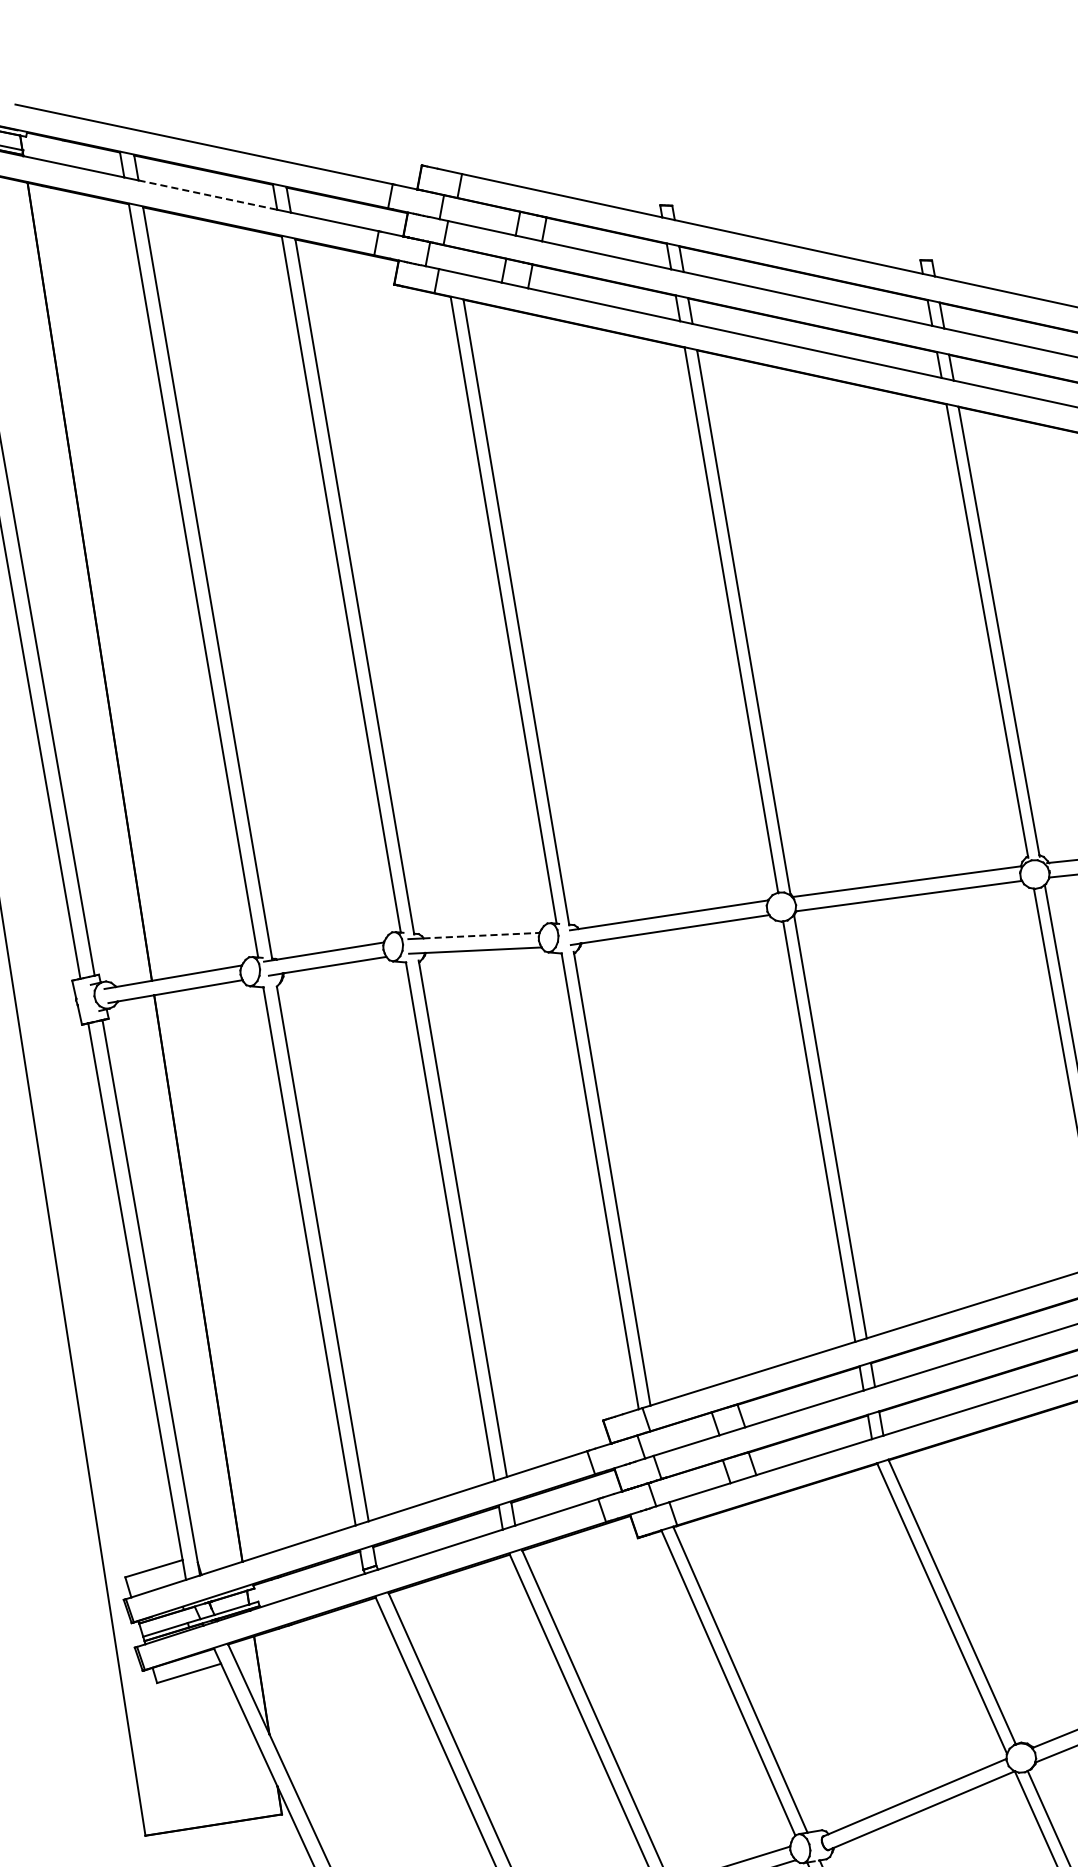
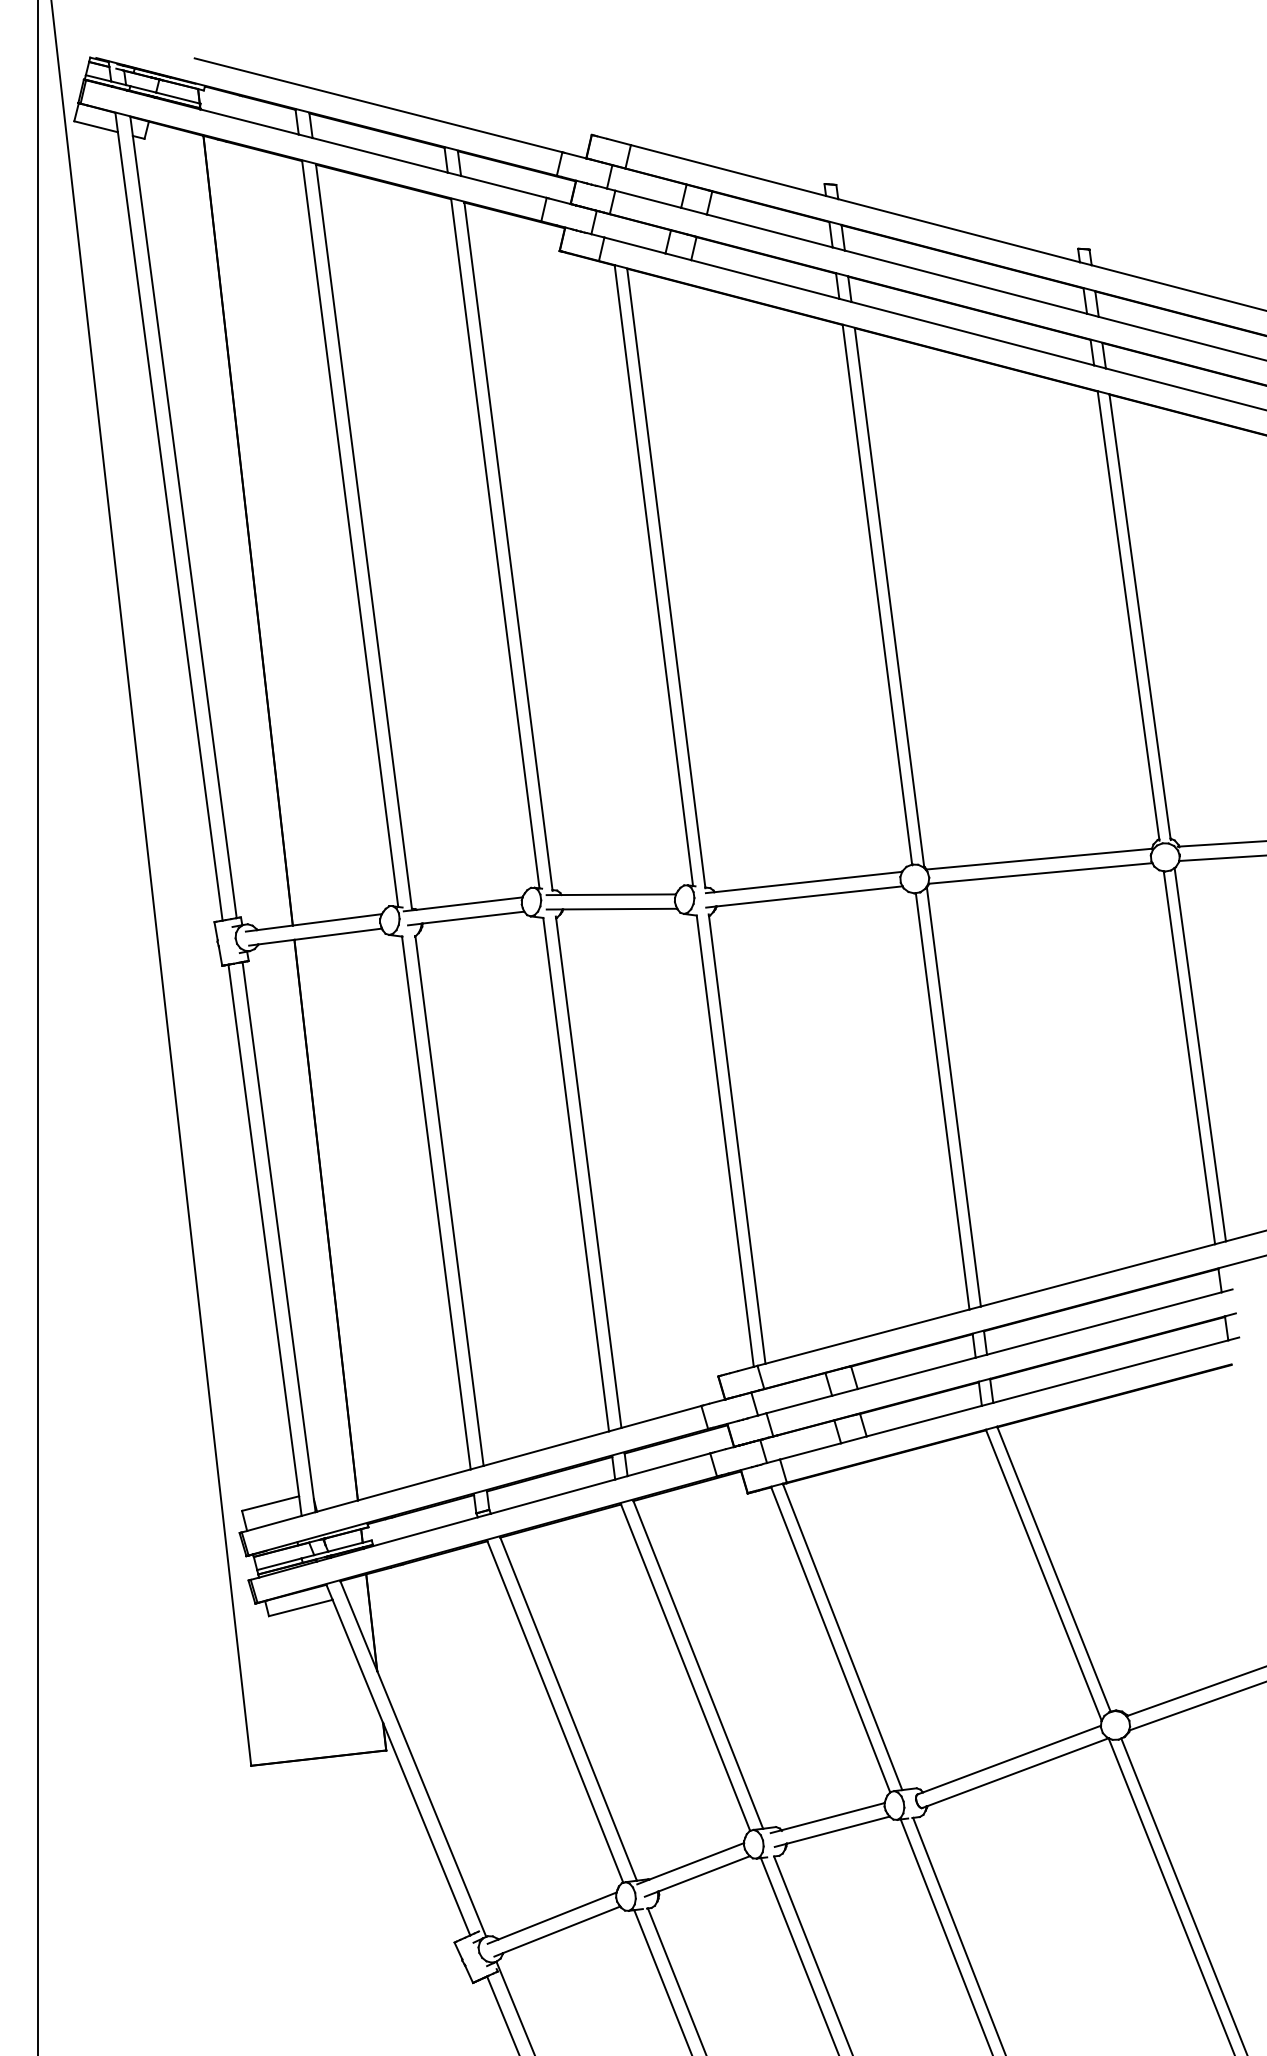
line: (208, 195) -> (380, 155), dashed -> solid
line: (482, 935) -> (619, 894), dashed -> solid

